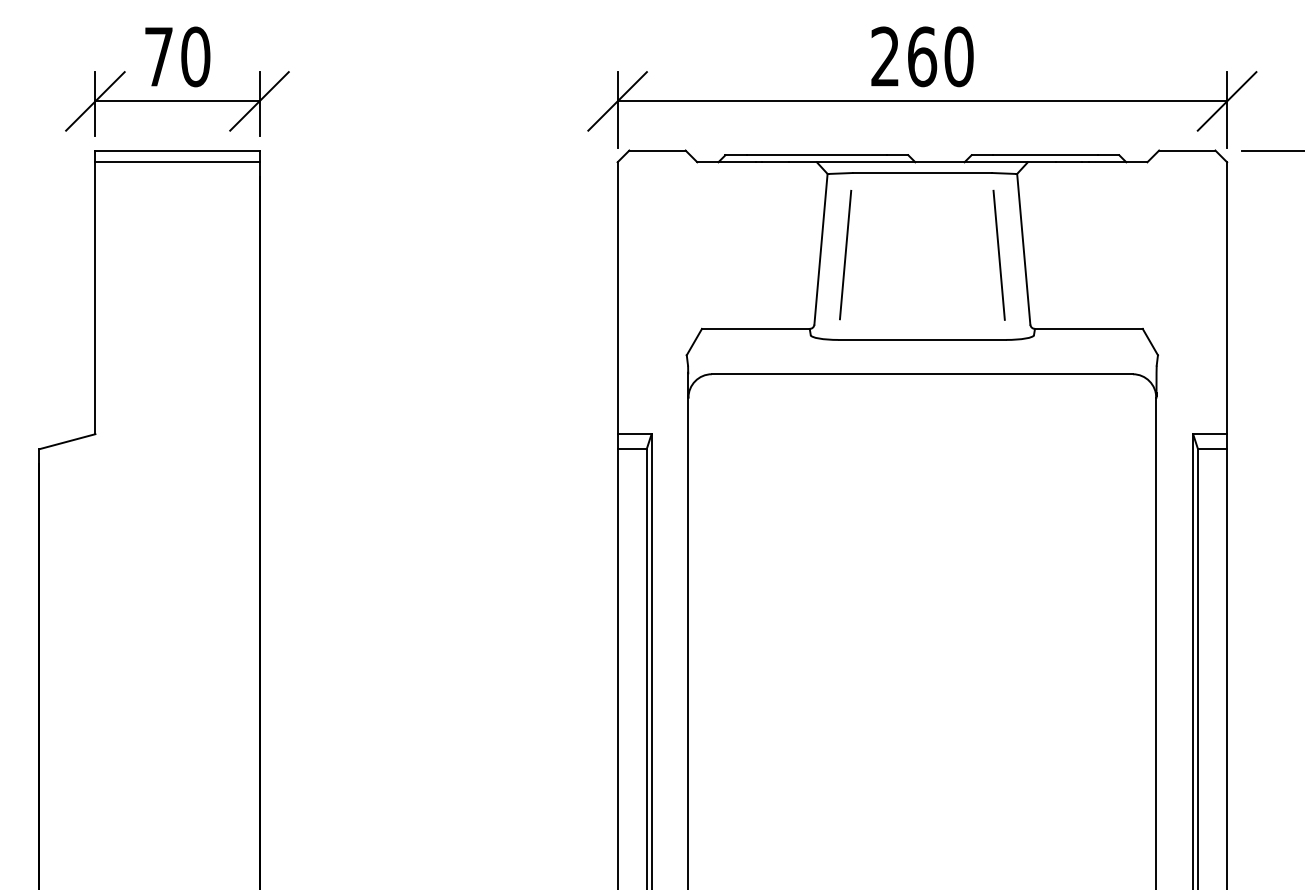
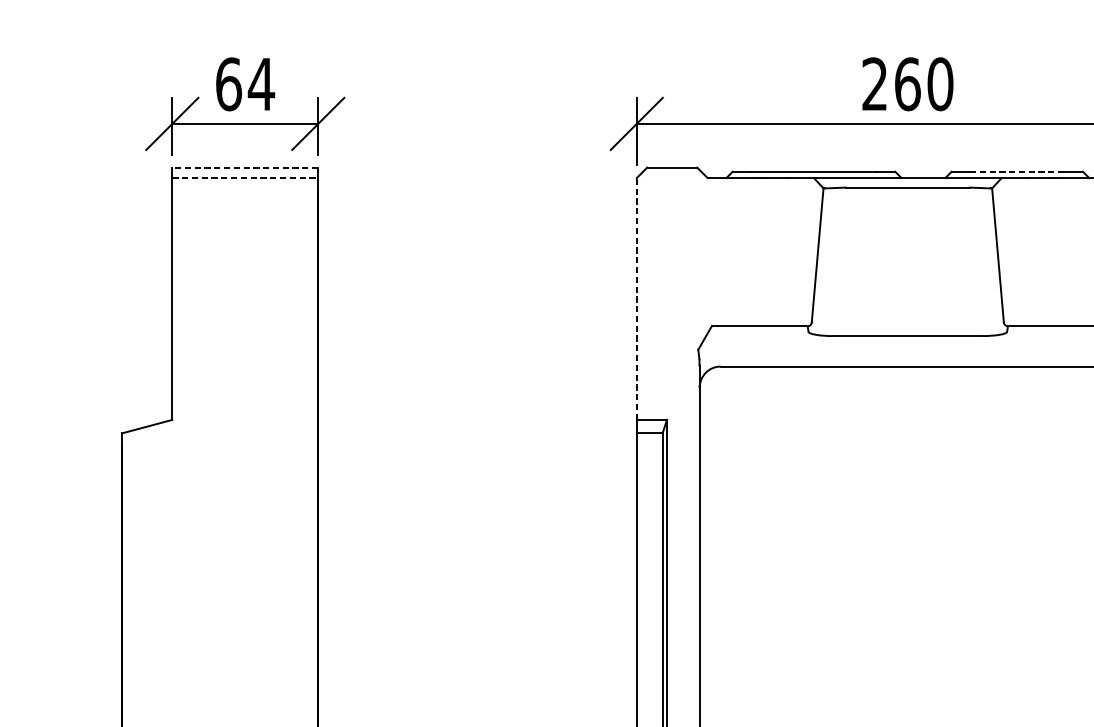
text: (177, 56) -> (245, 83), 70 -> 64
line: (176, 150) -> (244, 167), solid -> dashed
line: (1045, 155) -> (1017, 172), solid -> dashed
line: (177, 162) -> (245, 178), solid -> dashed
line: (845, 254) -> (839, 260), removed
line: (998, 254) -> (975, 260), removed
line: (617, 298) -> (636, 299), solid -> dashed

